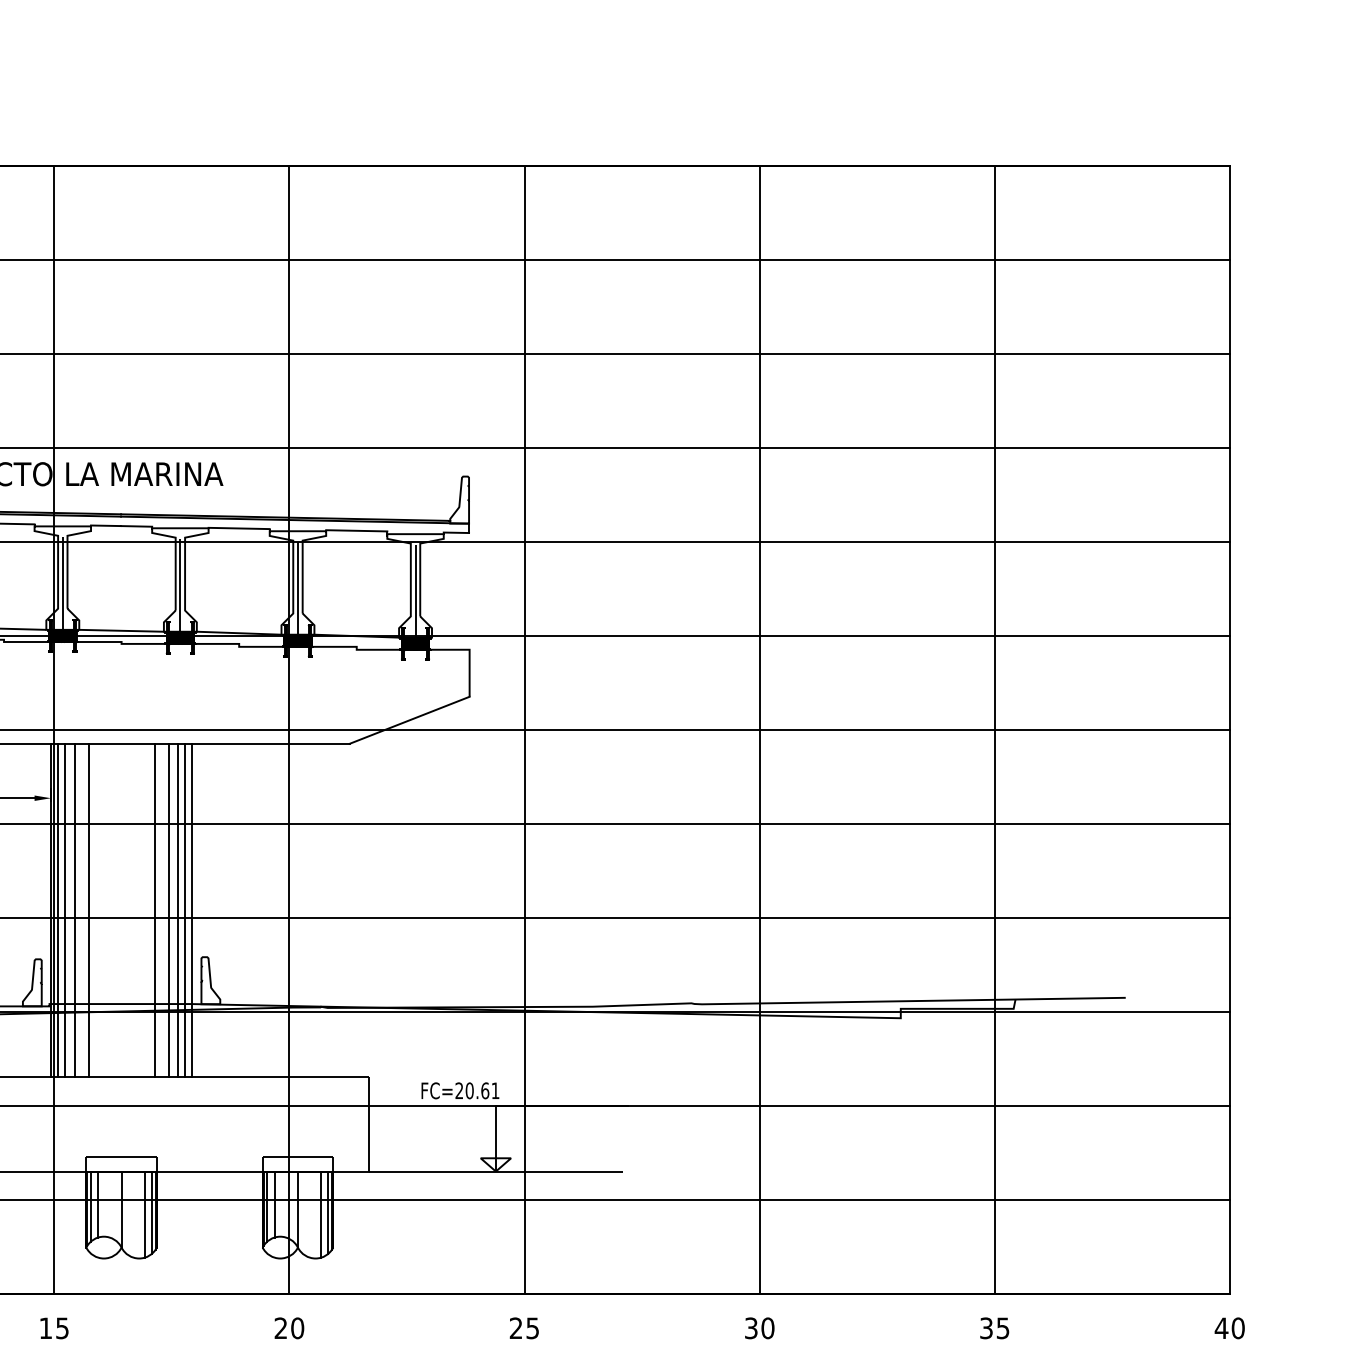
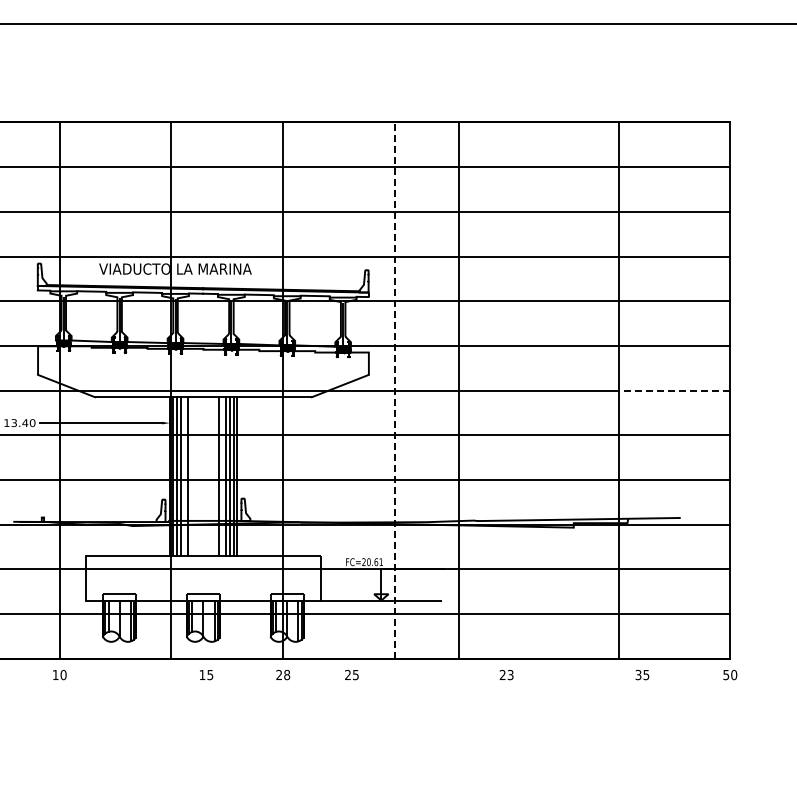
line: (523, 729) -> (394, 390), solid -> dashed
line: (759, 729) -> (458, 390), moved
line: (1112, 729) -> (674, 390), solid -> dashed
text: (298, 1327) -> (287, 674), 20 -> 28
text: (523, 1327) -> (351, 674), moved
text: (994, 1327) -> (642, 674), moved
text: (54, 1329) -> (206, 675), moved
text: (759, 1329) -> (506, 675), 30 -> 23
text: (1222, 1329) -> (726, 675), 40 -> 50

